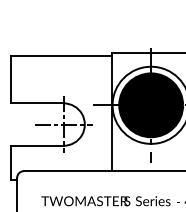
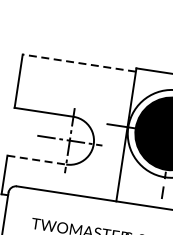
line: (61, 56) -> (79, 63), solid -> dashed
line: (38, 145) -> (37, 159), solid -> dashed

